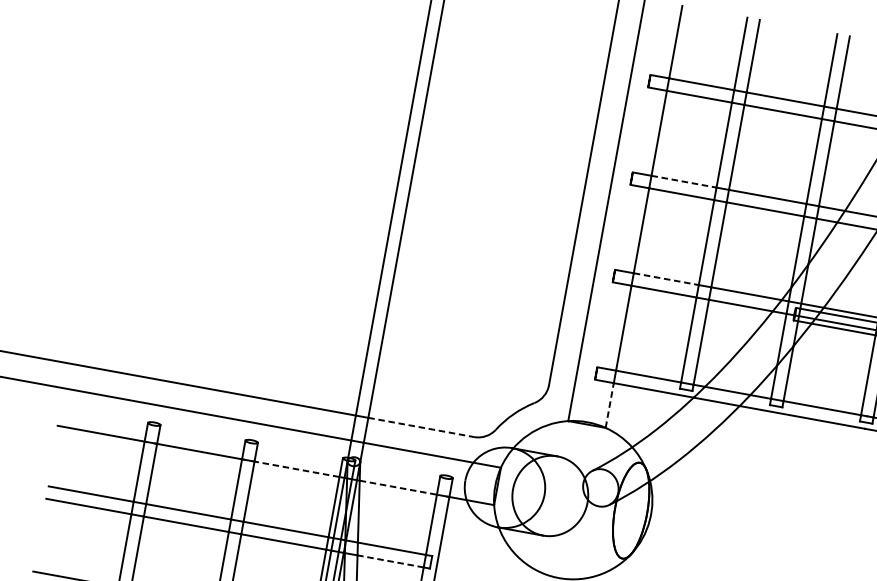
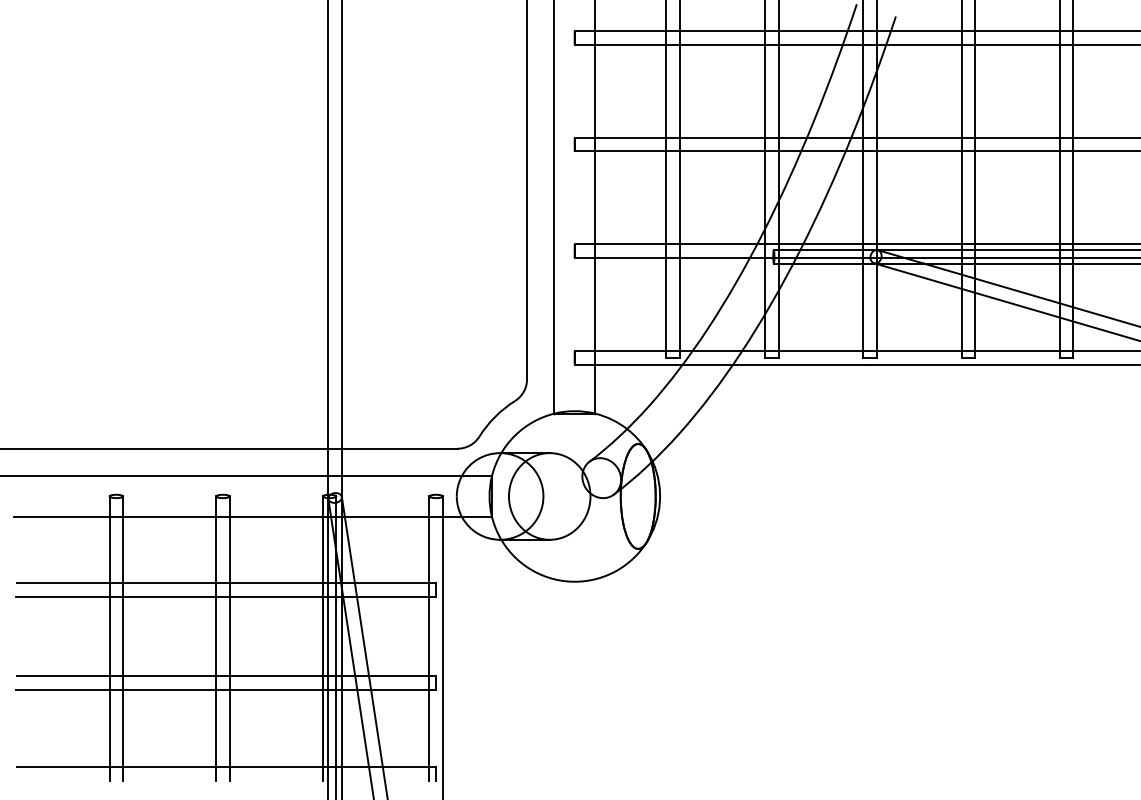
line: (683, 181) -> (630, 137), dashed -> solid
line: (665, 279) -> (630, 244), dashed -> solid
line: (610, 404) -> (595, 388), dashed -> solid
line: (420, 427) -> (399, 448), dashed -> solid
line: (297, 468) -> (276, 516), dashed -> solid
line: (399, 487) -> (388, 516), dashed -> solid
line: (390, 561) -> (392, 596), dashed -> solid

